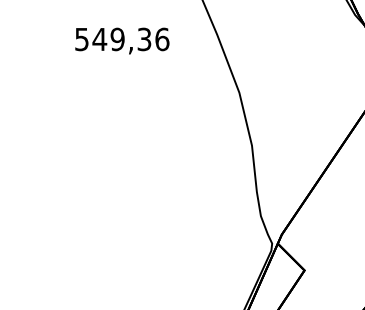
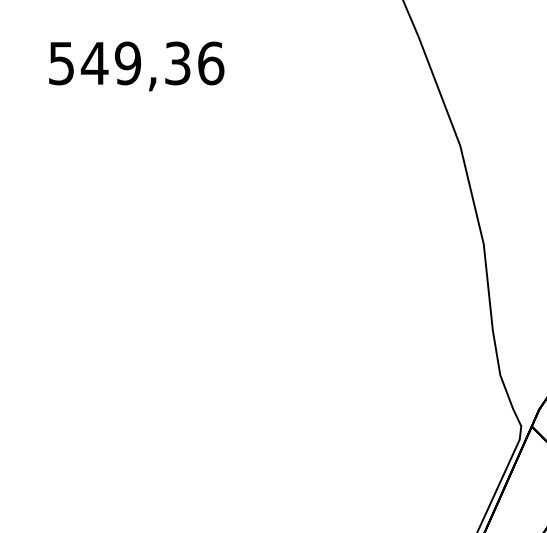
text: (122, 40) -> (136, 65), moved

